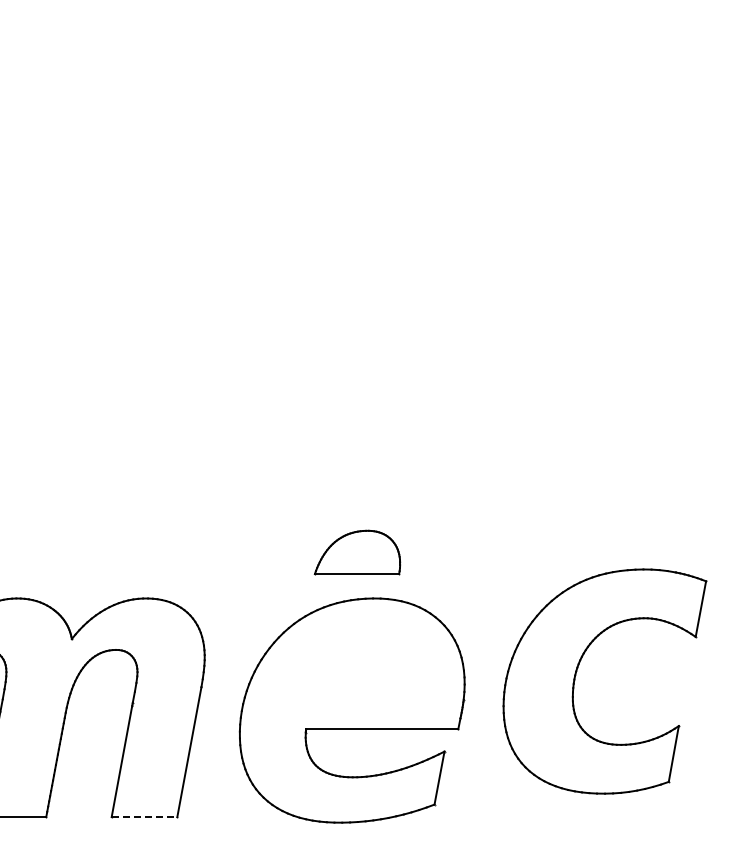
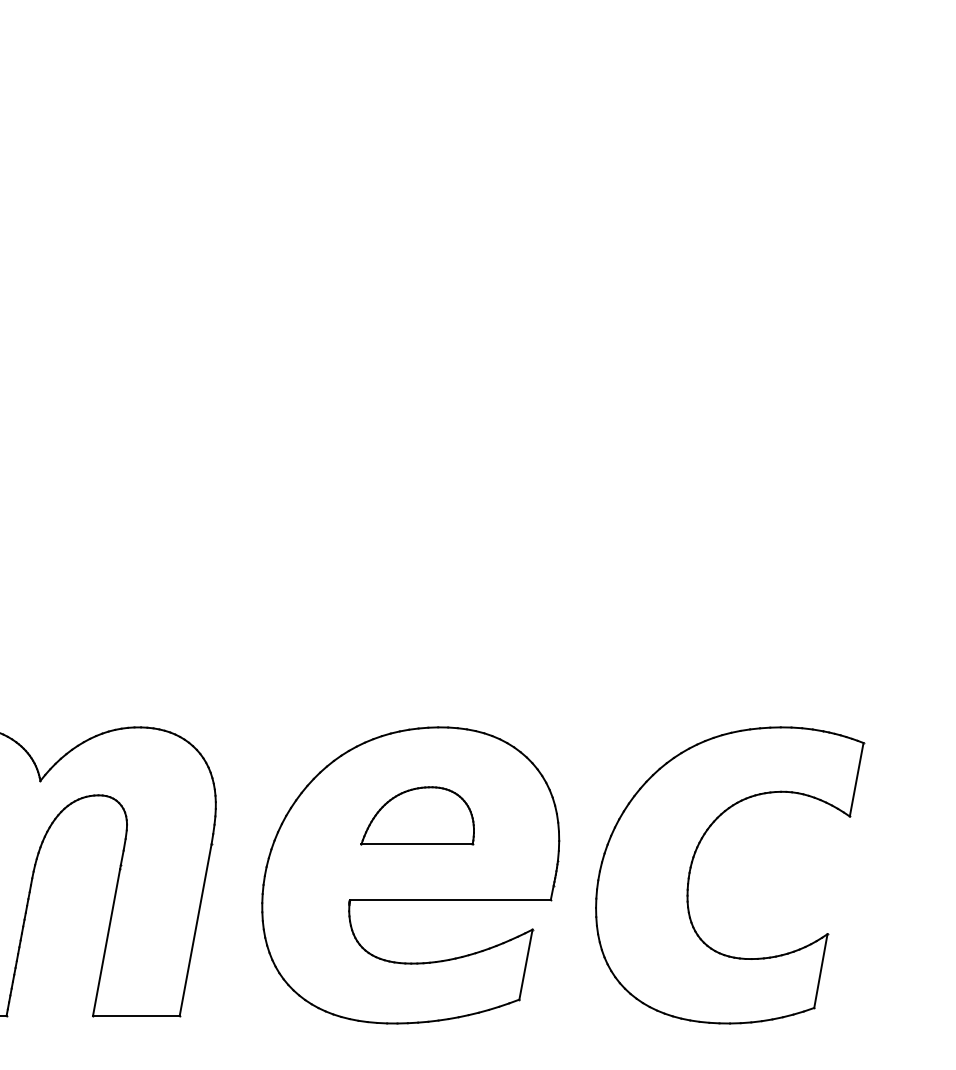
part: (357, 552) -> (417, 815), moved
part: (576, 675) -> (692, 867), moved
line: (144, 817) -> (136, 1016), dashed -> solid

